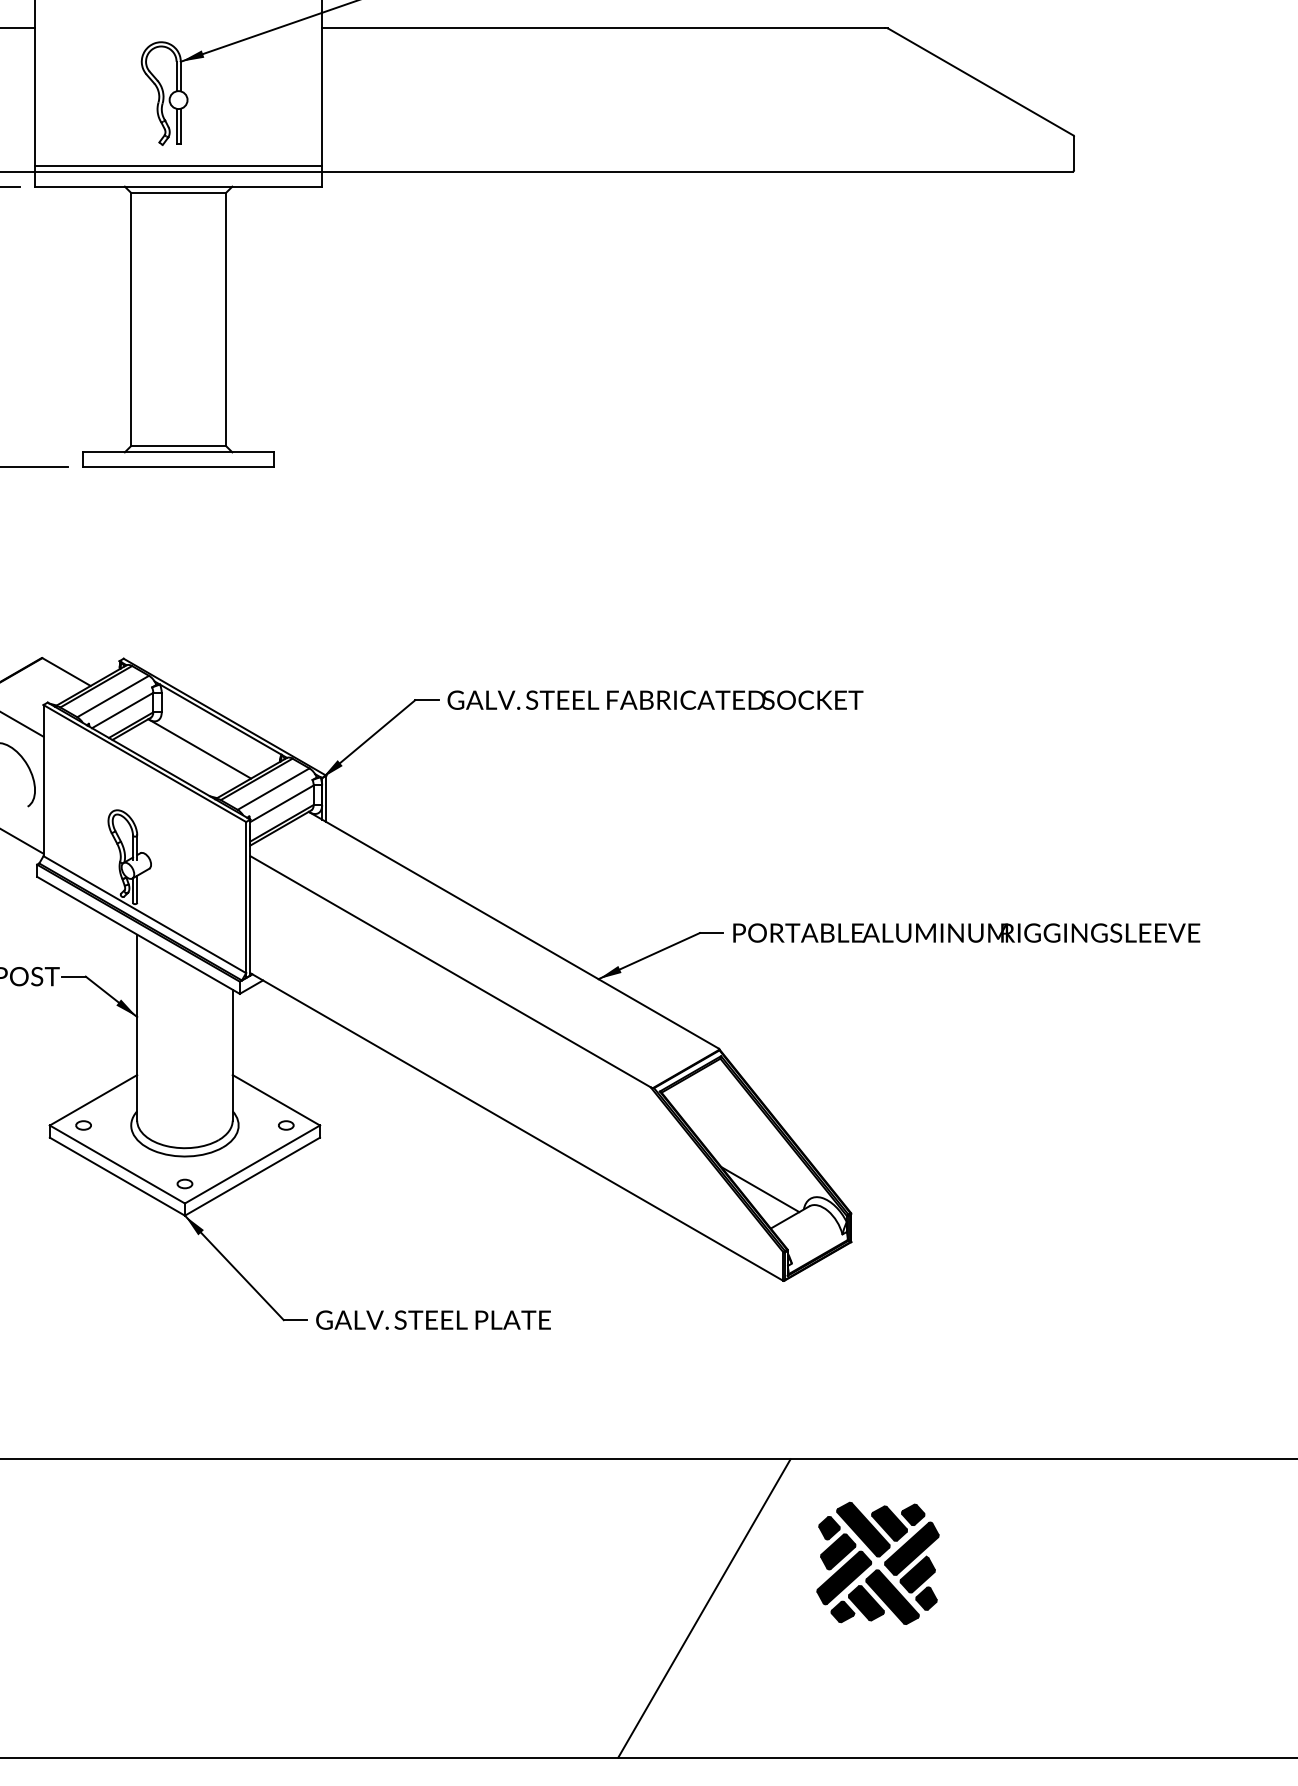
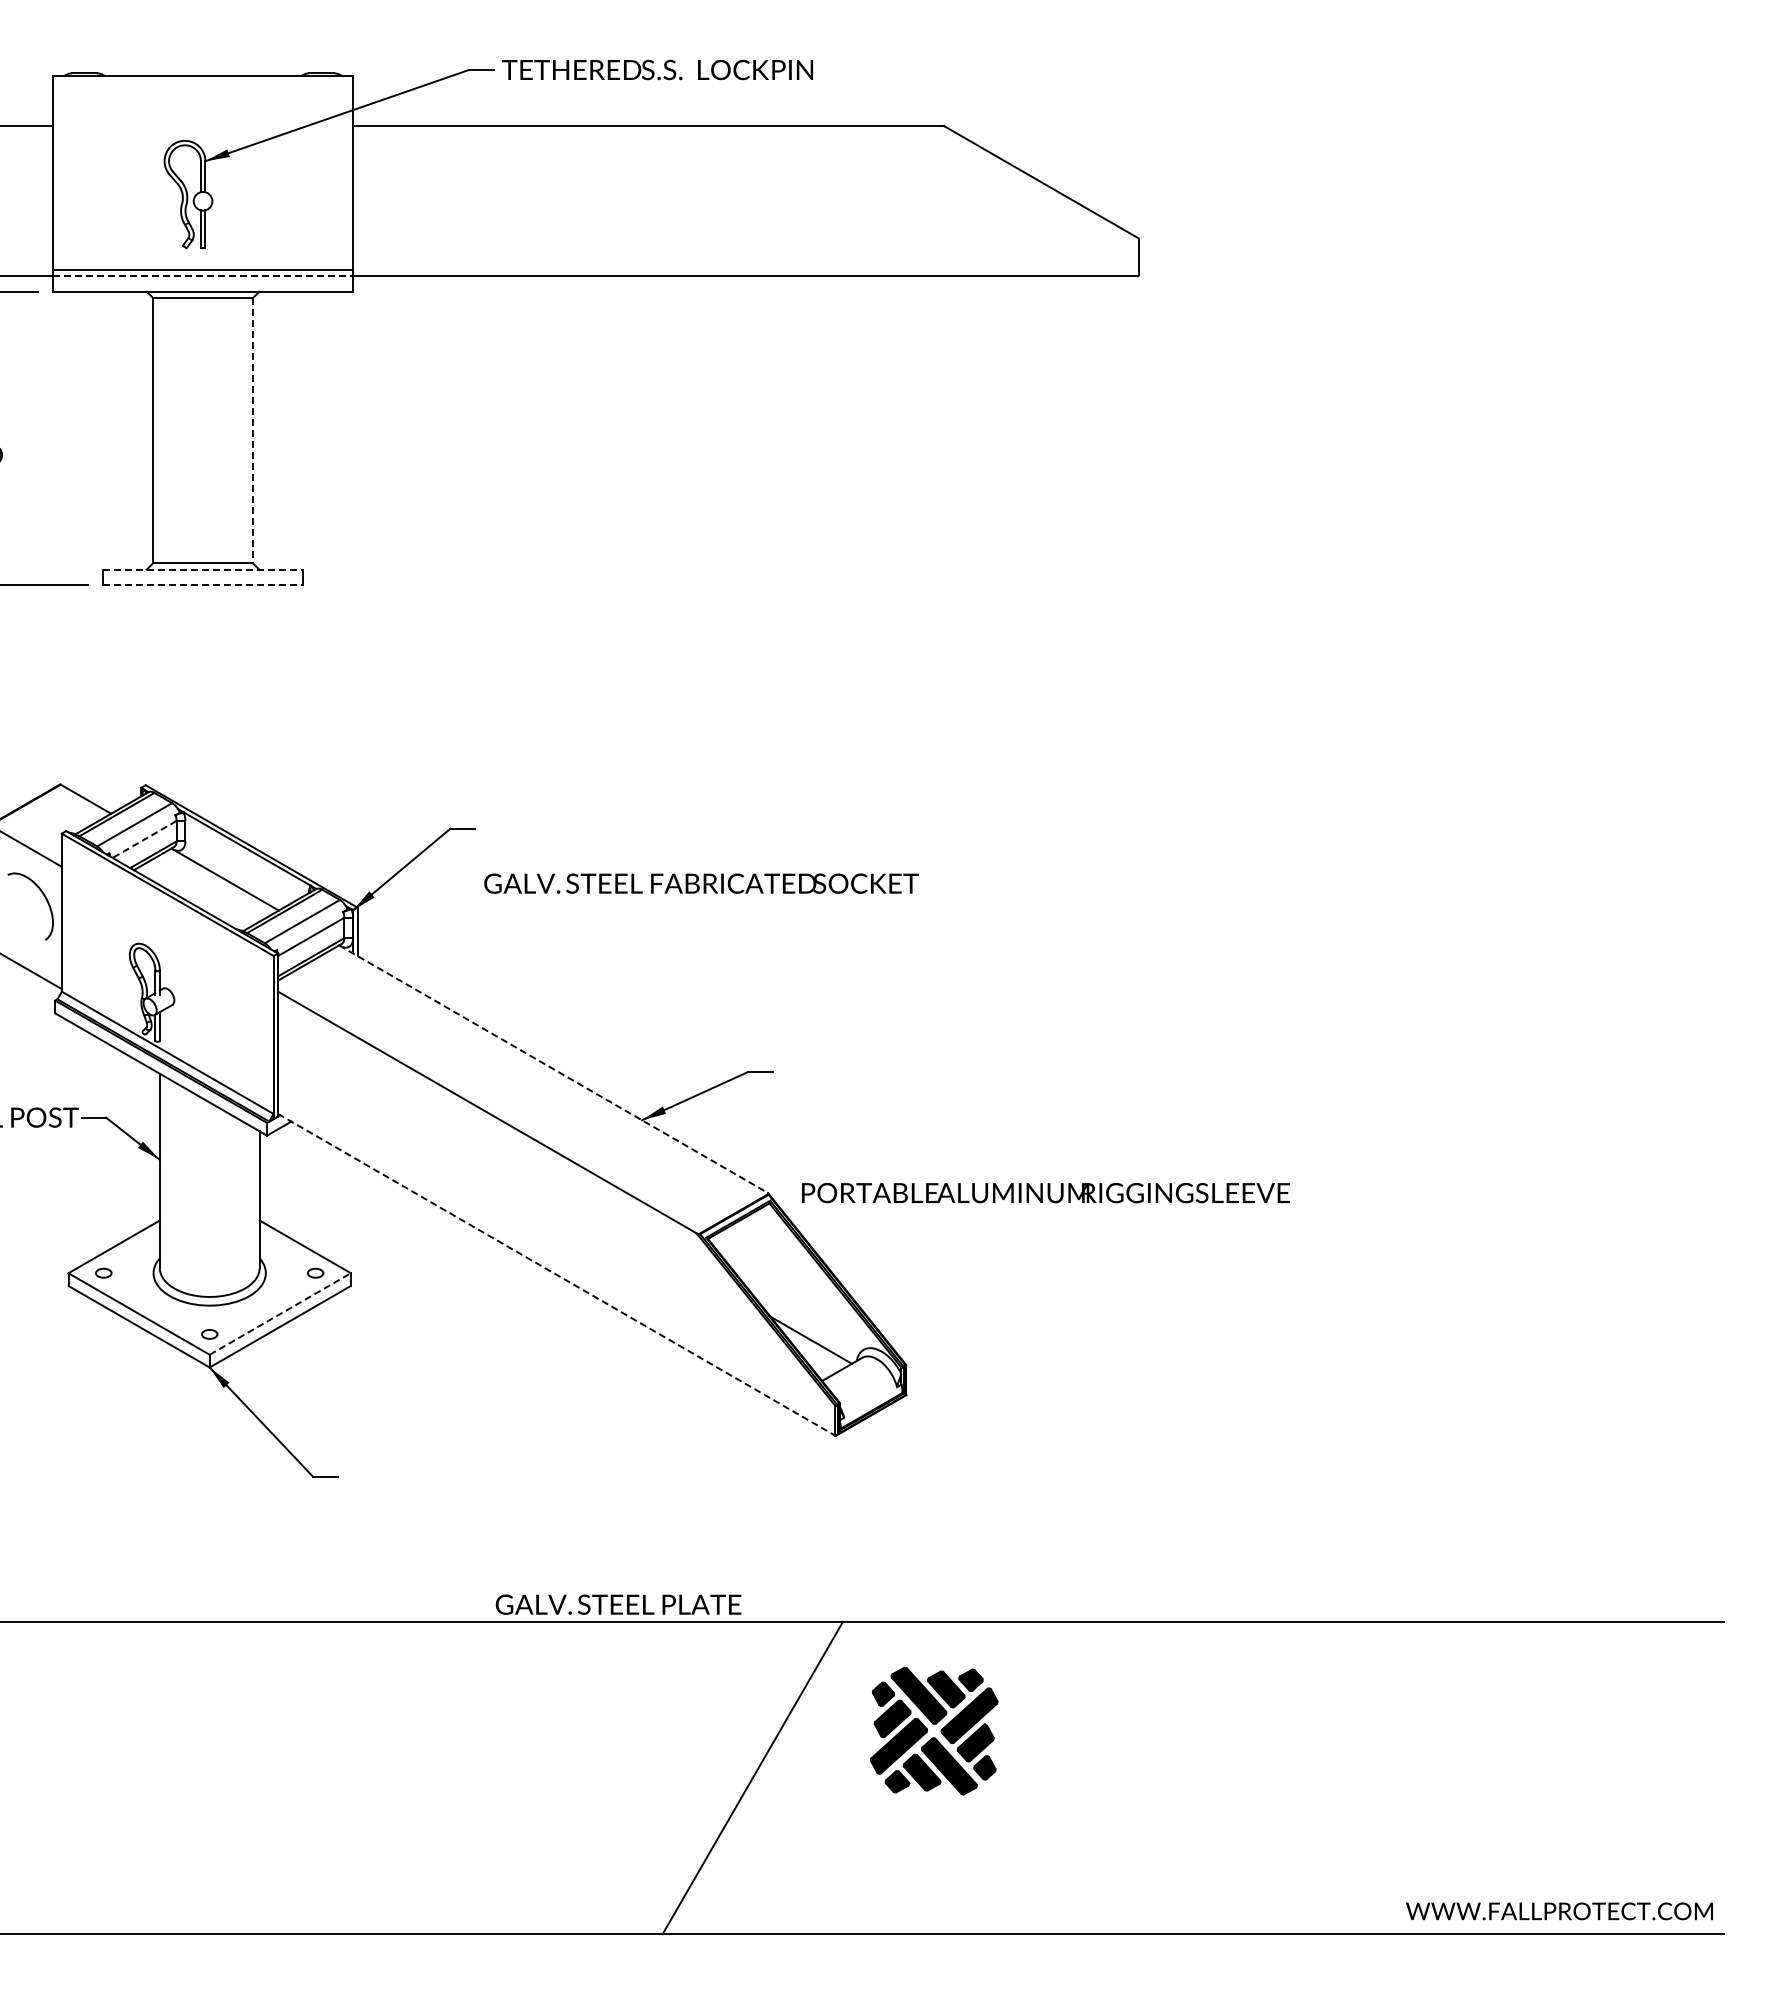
line: (179, 172) -> (203, 276), solid -> dashed
line: (226, 319) -> (253, 430), solid -> dashed
line: (179, 452) -> (203, 569), solid -> dashed
line: (179, 467) -> (203, 585), solid -> dashed
text: (655, 700) -> (701, 883), moved
line: (122, 710) -> (144, 839), solid -> dashed
line: (513, 930) -> (553, 1069), solid -> dashed
text: (966, 933) -> (1045, 1193), moved
line: (516, 1126) -> (556, 1274), solid -> dashed
line: (252, 1164) -> (280, 1314), solid -> dashed
text: (433, 1319) -> (618, 1604), moved

